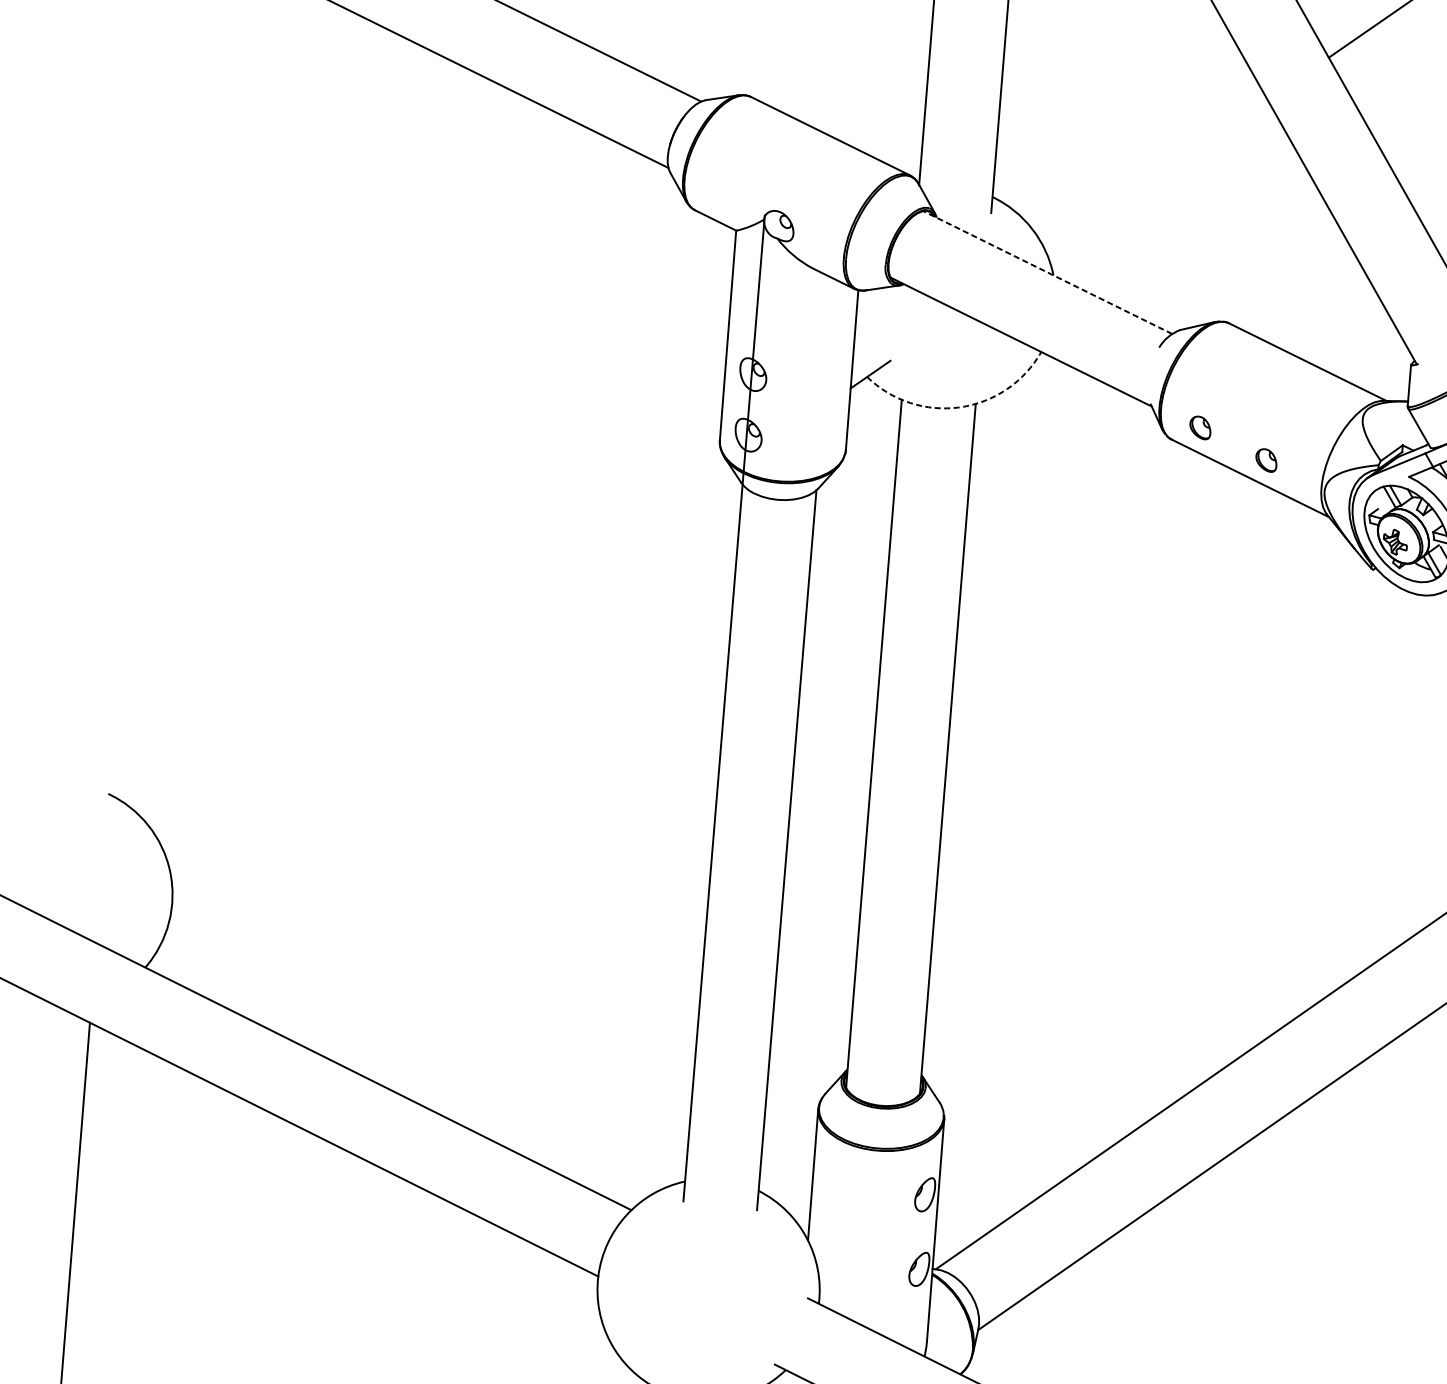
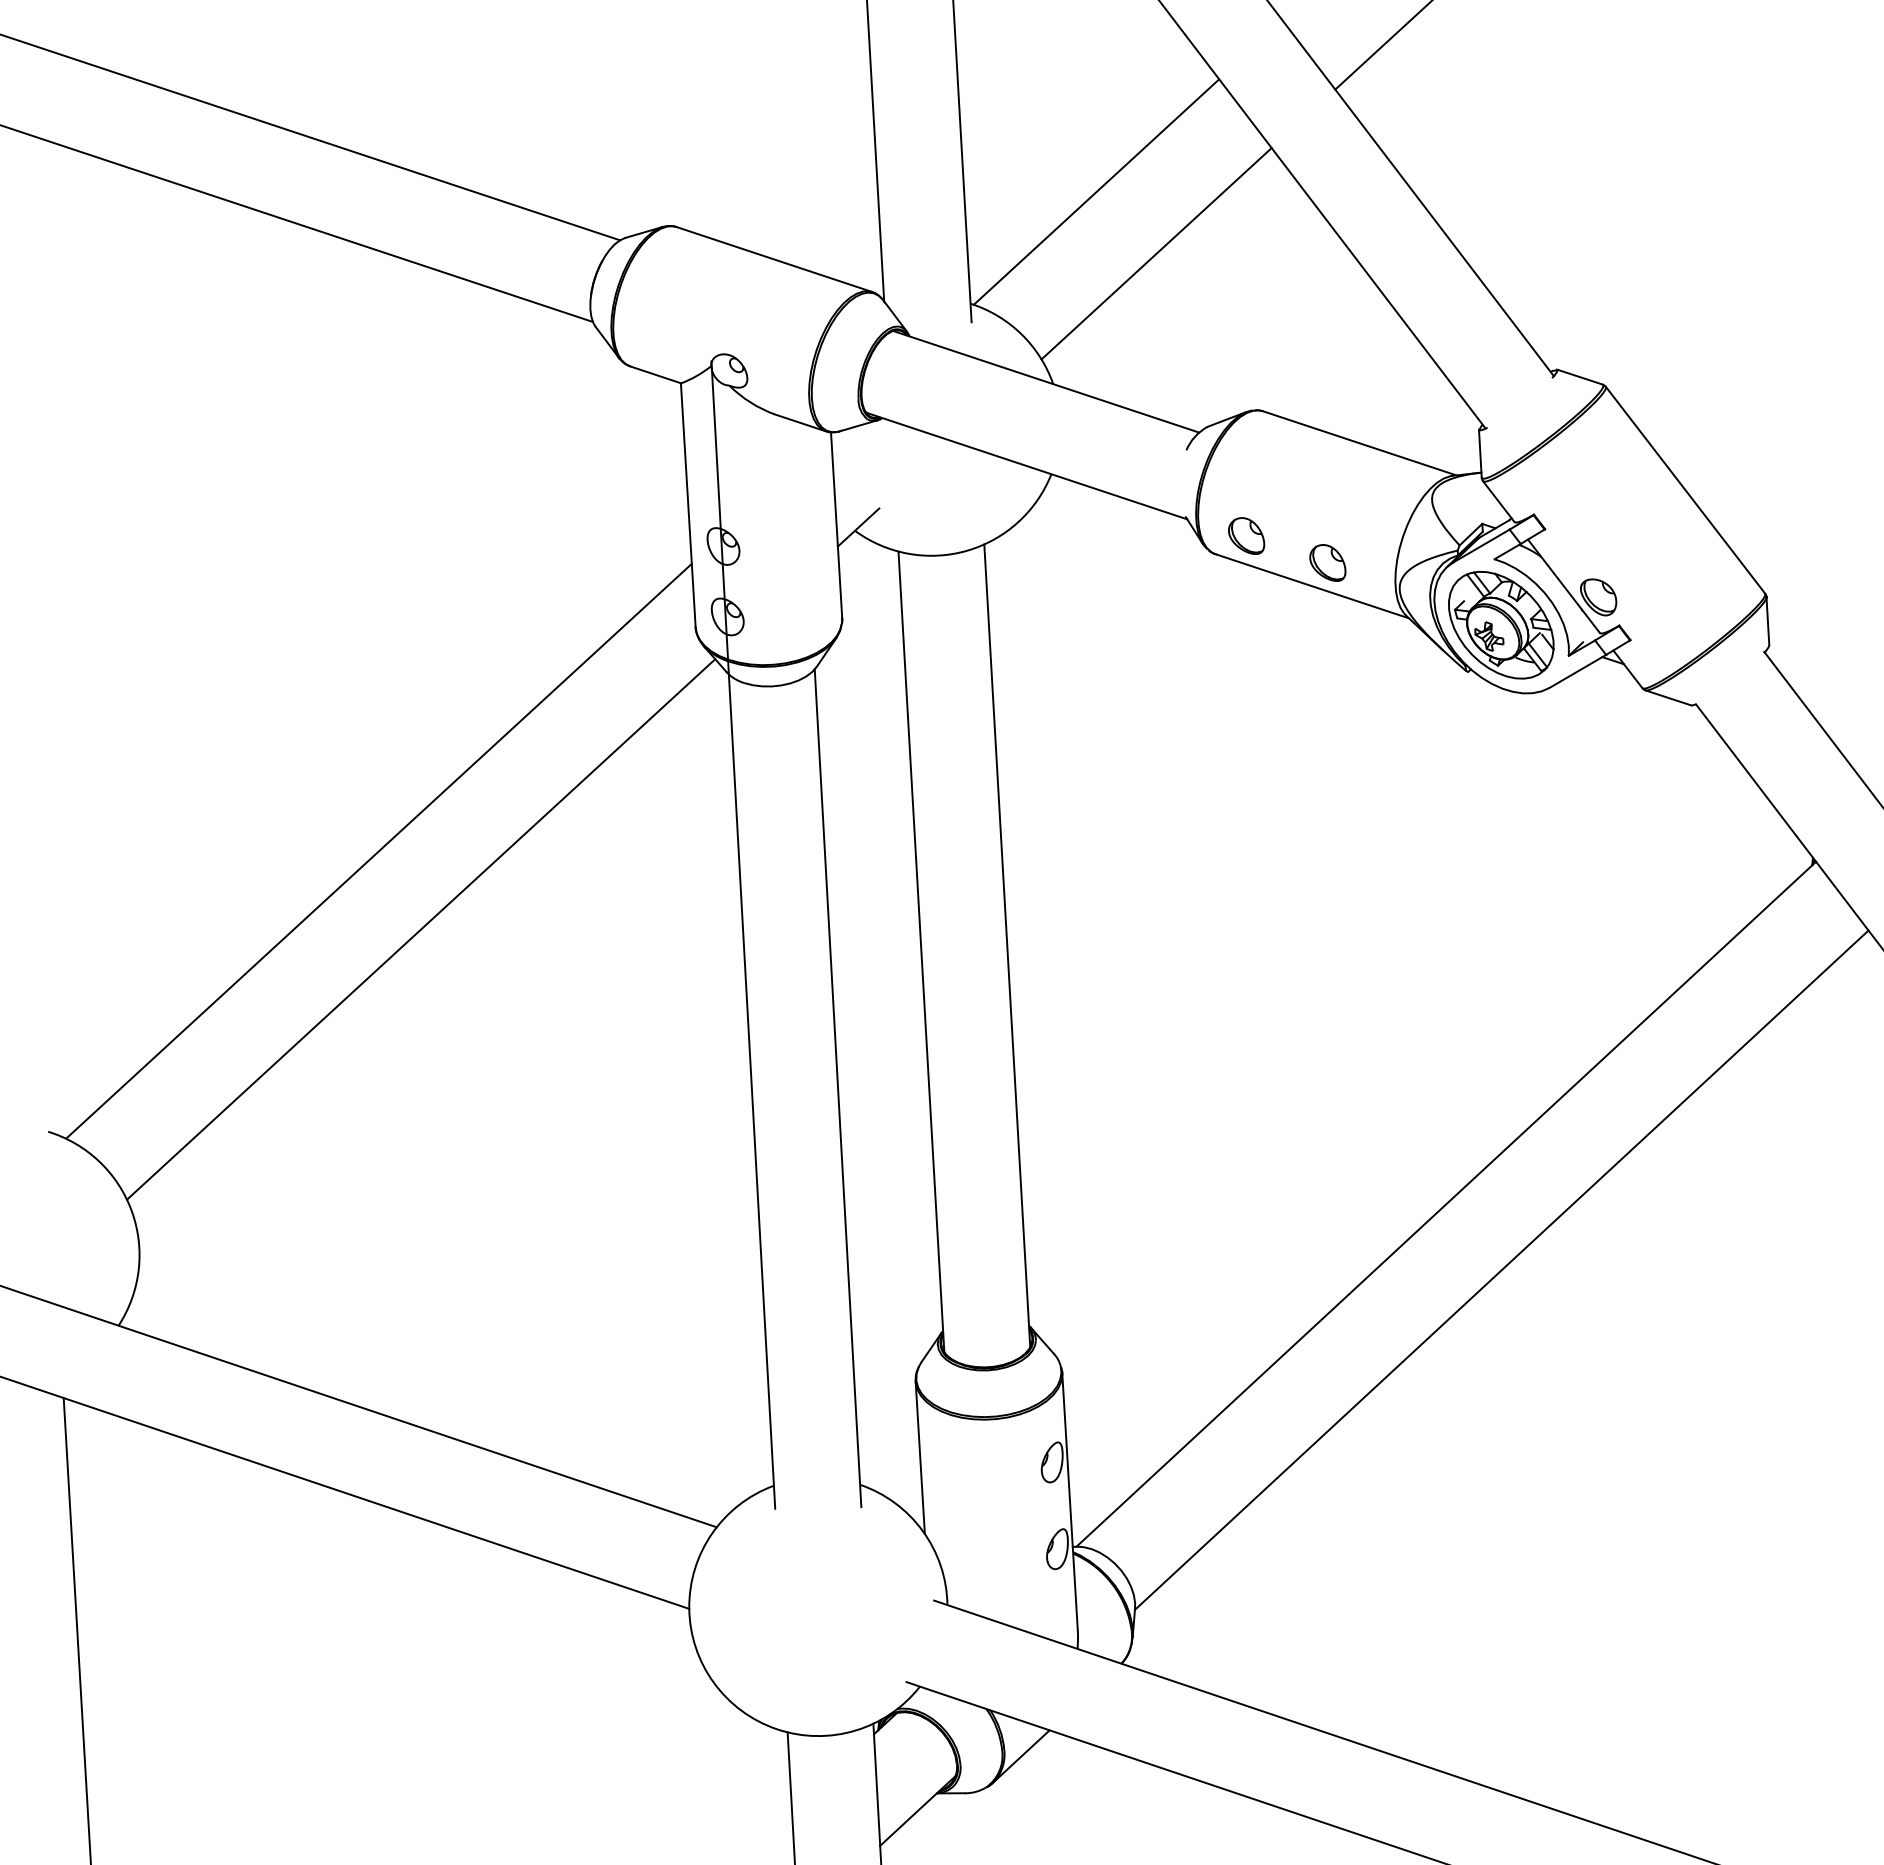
line: (1113, 116) -> (1096, 191), added
line: (1156, 176) -> (1156, 253), added
line: (1047, 272) -> (1045, 381), dashed -> solid
arc: (960, 407) -> (967, 550), dashed -> solid
part: (1200, 427) -> (1246, 535), size x1.43
part: (1266, 459) -> (1327, 562), size x1.43
line: (423, 593) -> (378, 850), added
line: (450, 665) -> (421, 929), added

